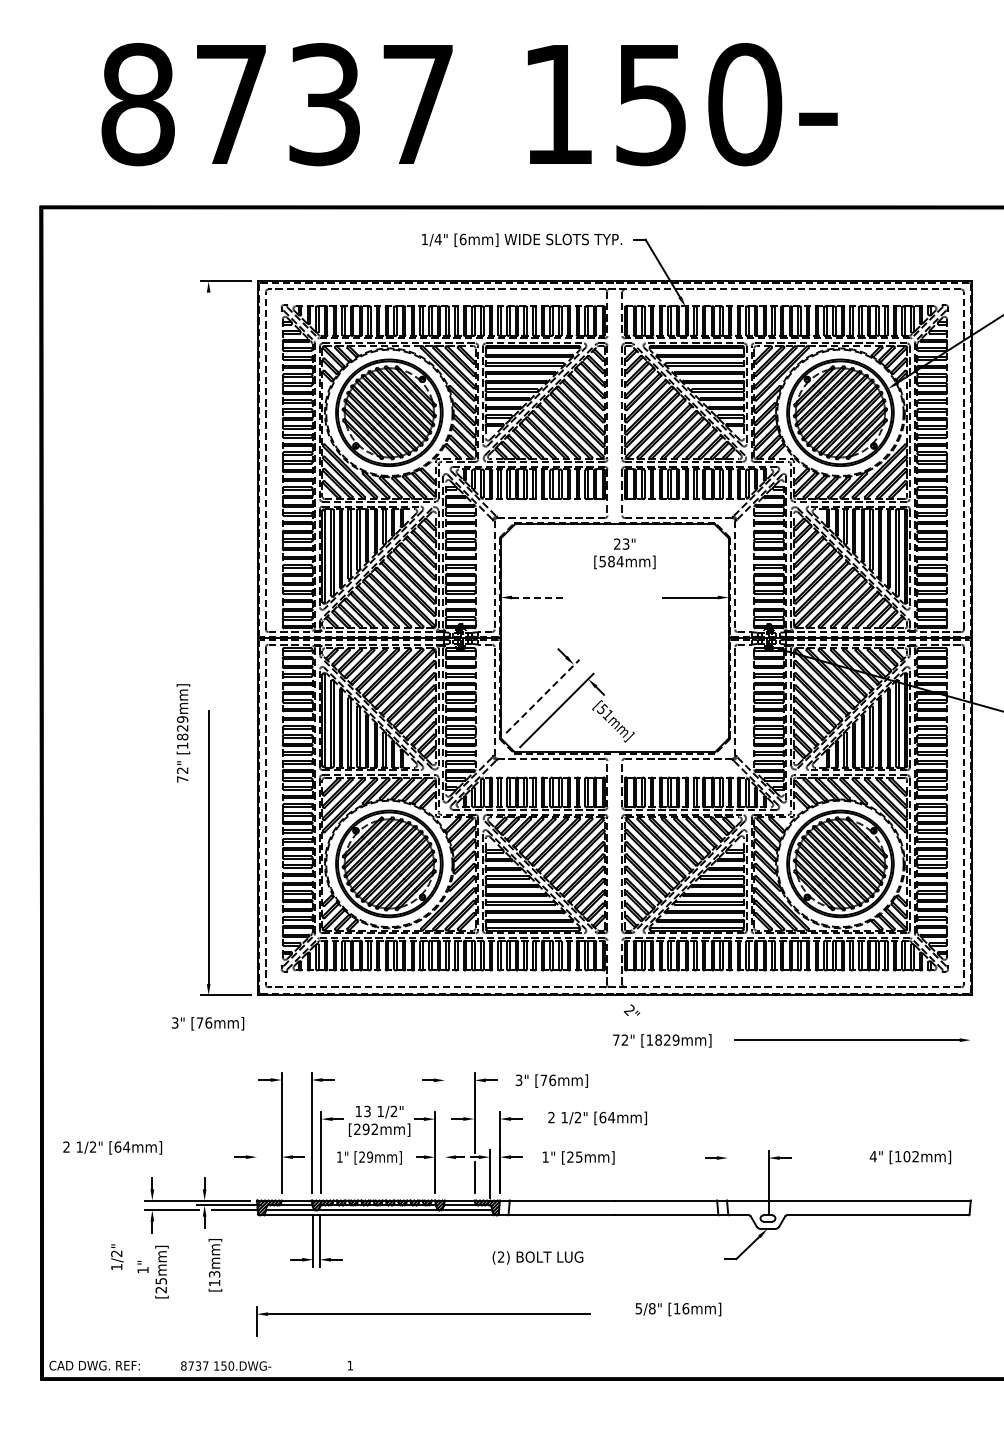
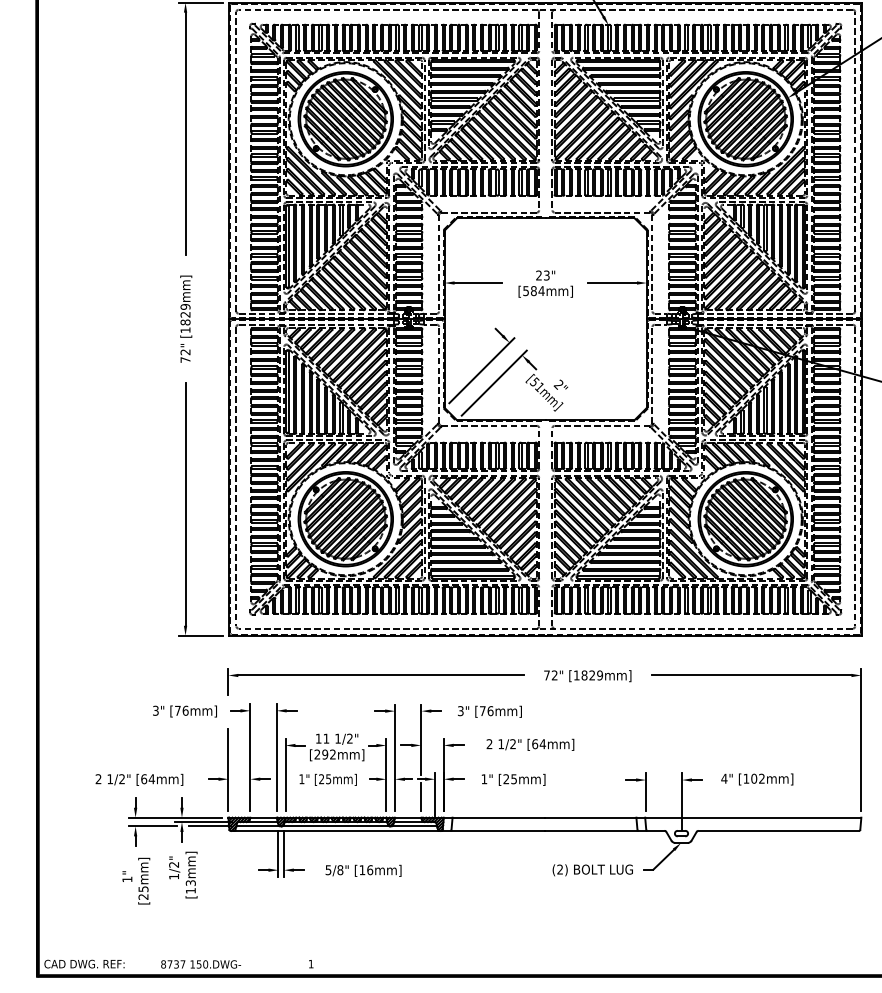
line: (208, 429) -> (185, 134), added
text: (624, 553) -> (545, 283), moved
line: (539, 597) -> (478, 282), dashed -> solid
line: (542, 696) -> (481, 370), dashed -> solid
text: (183, 733) -> (186, 319), moved
text: (631, 1009) -> (560, 384), moved
text: (208, 1023) -> (185, 711), moved
text: (367, 1111) -> (326, 738), 13 -> 11
line: (970, 1112) -> (861, 739), added
line: (444, 1132) -> (394, 757), added
line: (256, 1146) -> (227, 769), added
text: (112, 1147) -> (139, 779), moved
text: (370, 1156) -> (329, 778), [29mm] -> [25mm]
text: (910, 1157) -> (757, 779), moved
line: (727, 1171) -> (645, 791), added
text: (117, 1256) -> (174, 867), moved
text: (537, 1257) -> (592, 869), moved
text: (678, 1309) -> (363, 870), moved
part: (423, 1314) -> (376, 675), moved

